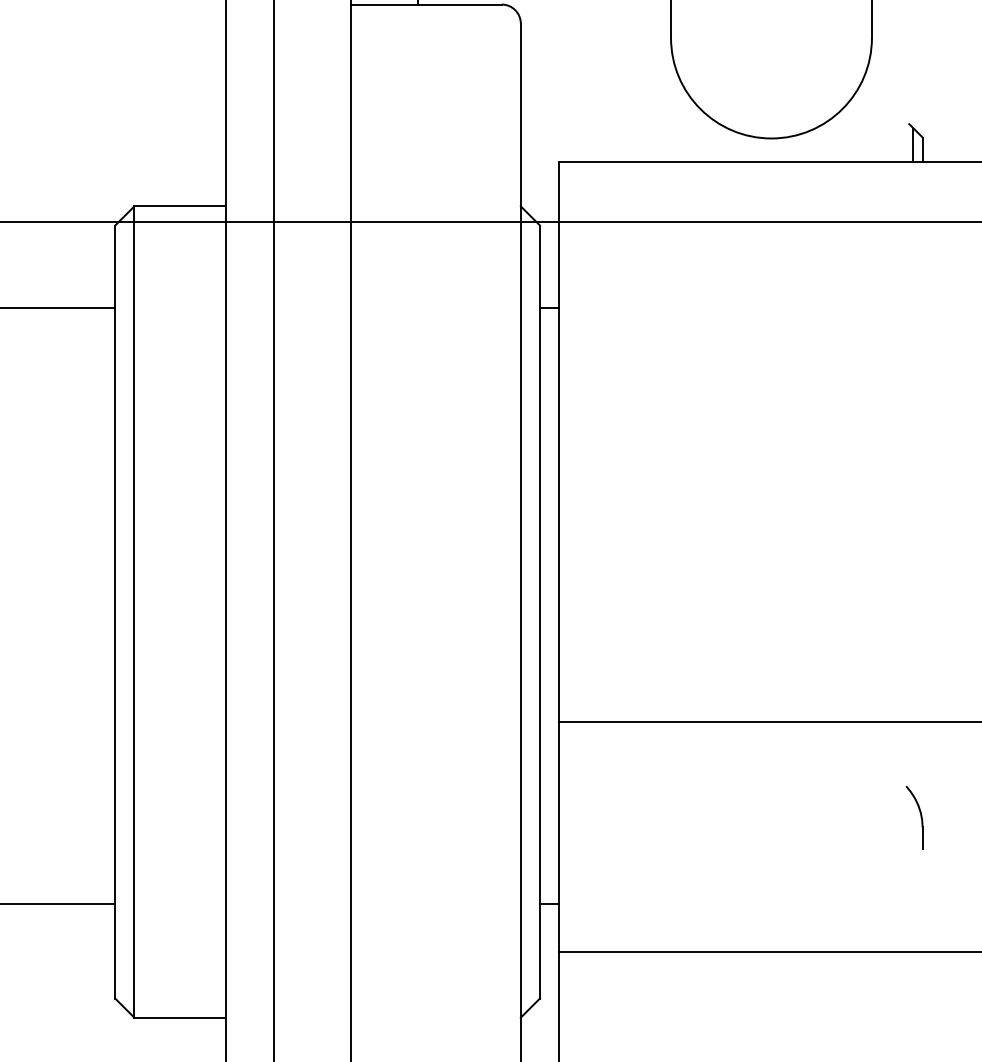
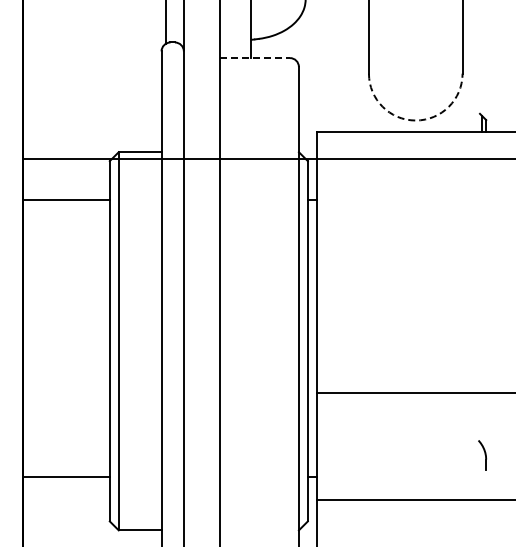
line: (427, 5) -> (255, 58), solid -> dashed
arc: (770, 138) -> (415, 120), solid -> dashed
part: (914, 818) -> (482, 455), moved

